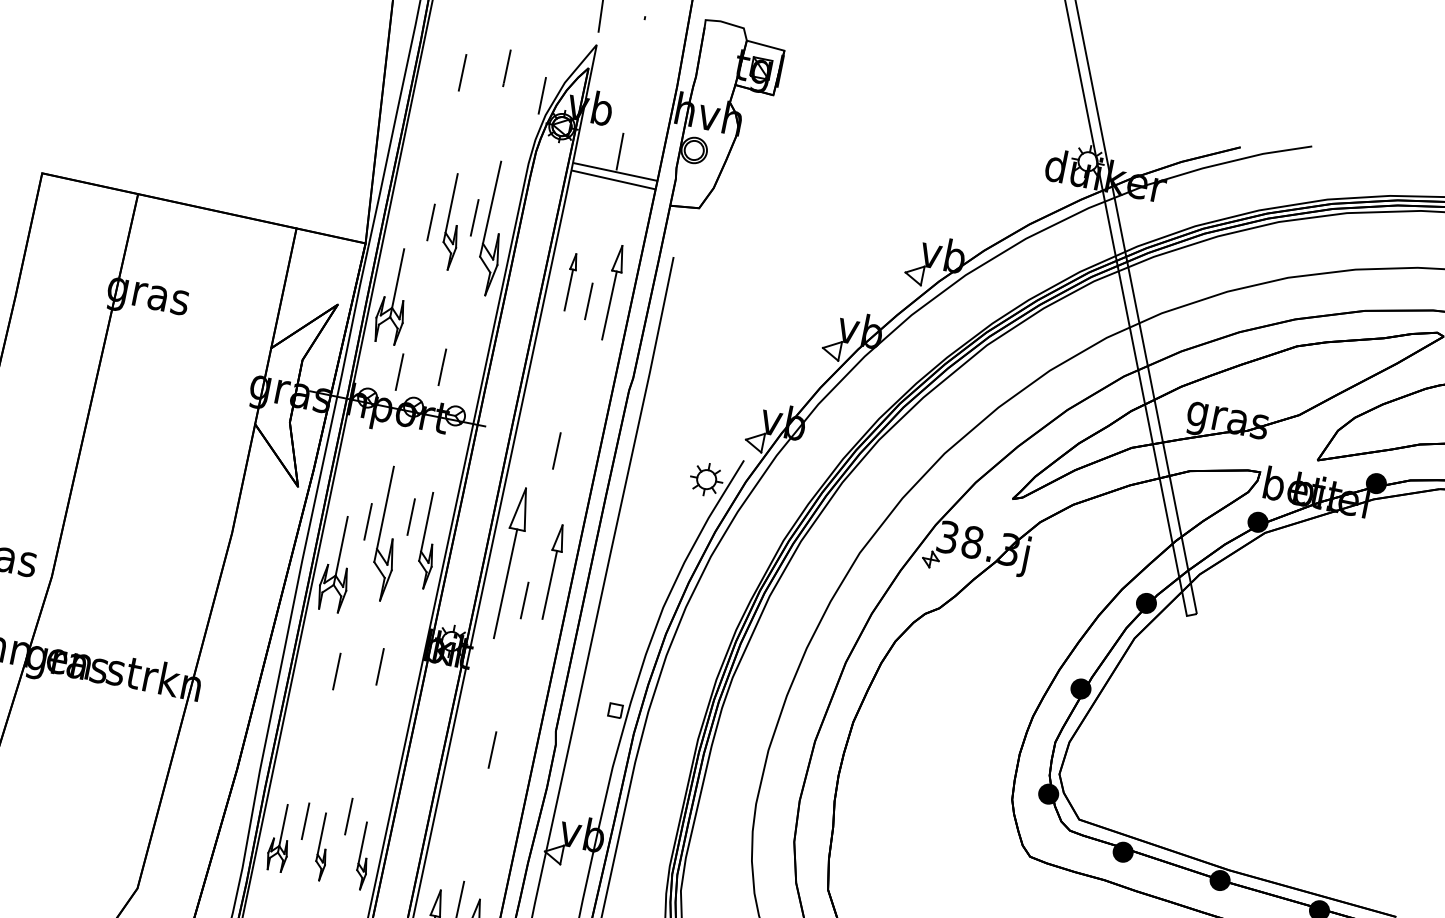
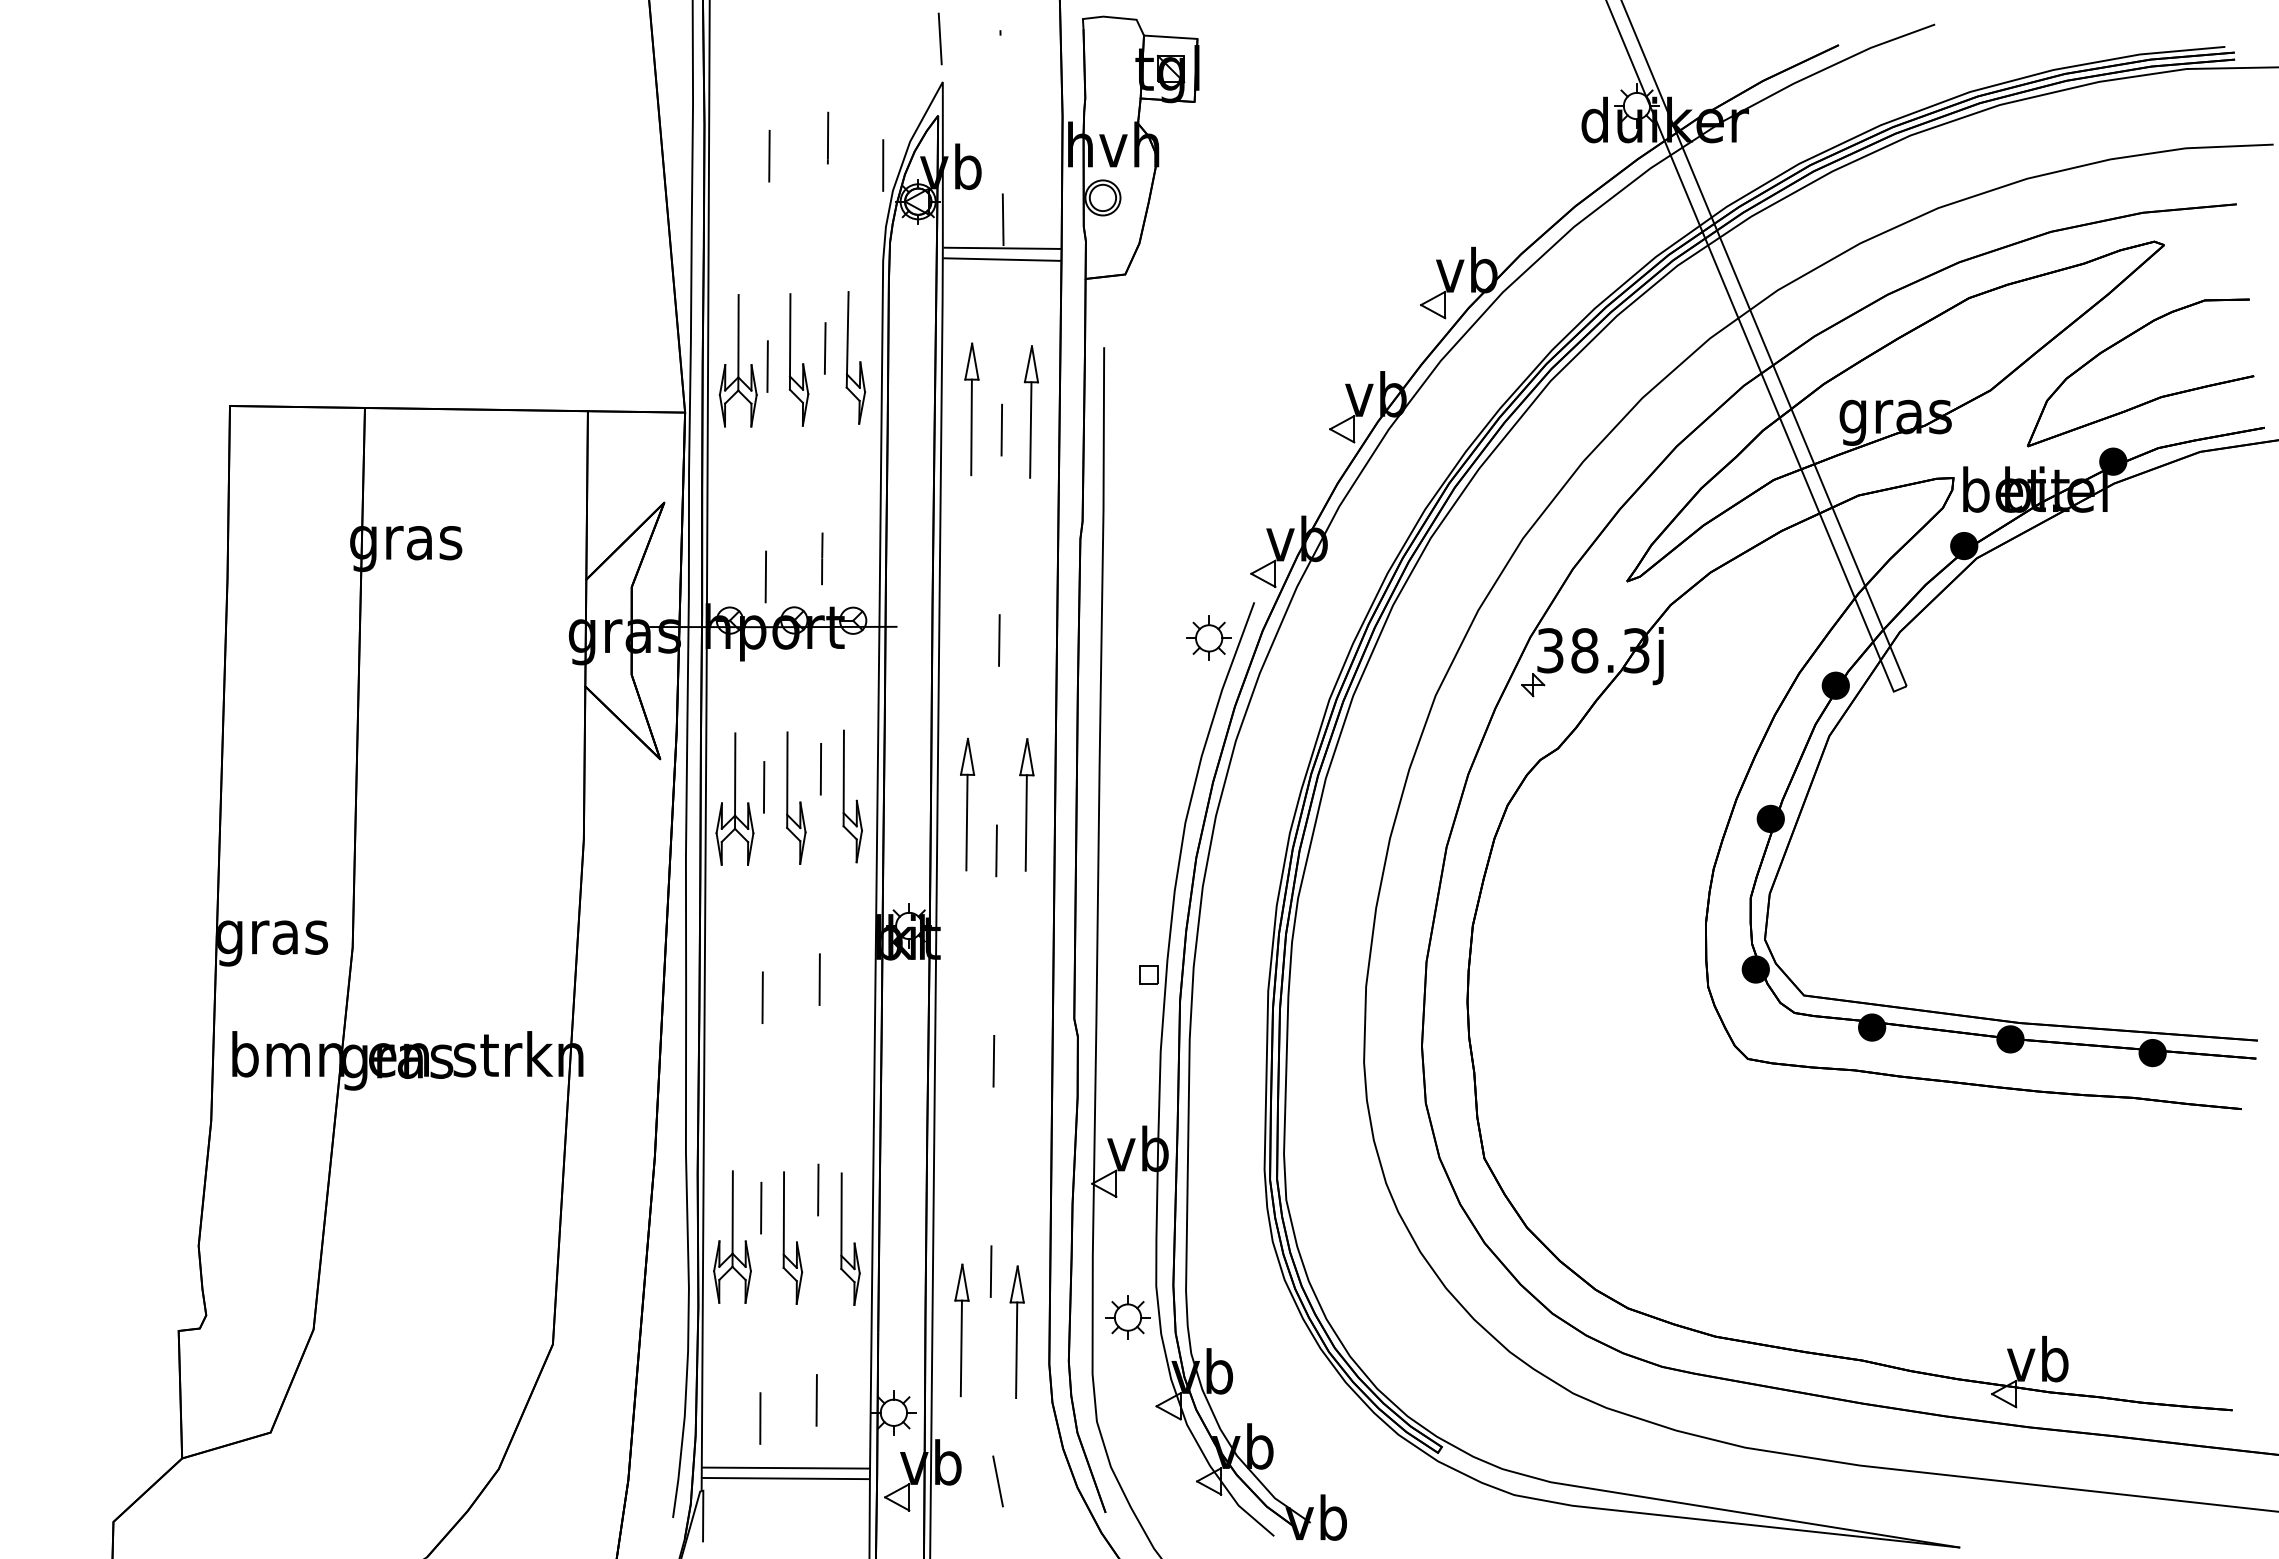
part: (494, 228) -> (855, 357), size x0.71
part: (570, 282) -> (971, 409), size x1.67
part: (393, 295) -> (737, 360), moved
part: (389, 533) -> (796, 797), size x0.71
part: (337, 563) -> (734, 798), moved
part: (510, 563) -> (967, 804), size x0.62
part: (281, 837) -> (732, 1236), size x1.43
part: (323, 846) -> (792, 1237), size x1.43
part: (364, 855) -> (850, 1238), size x1.43

